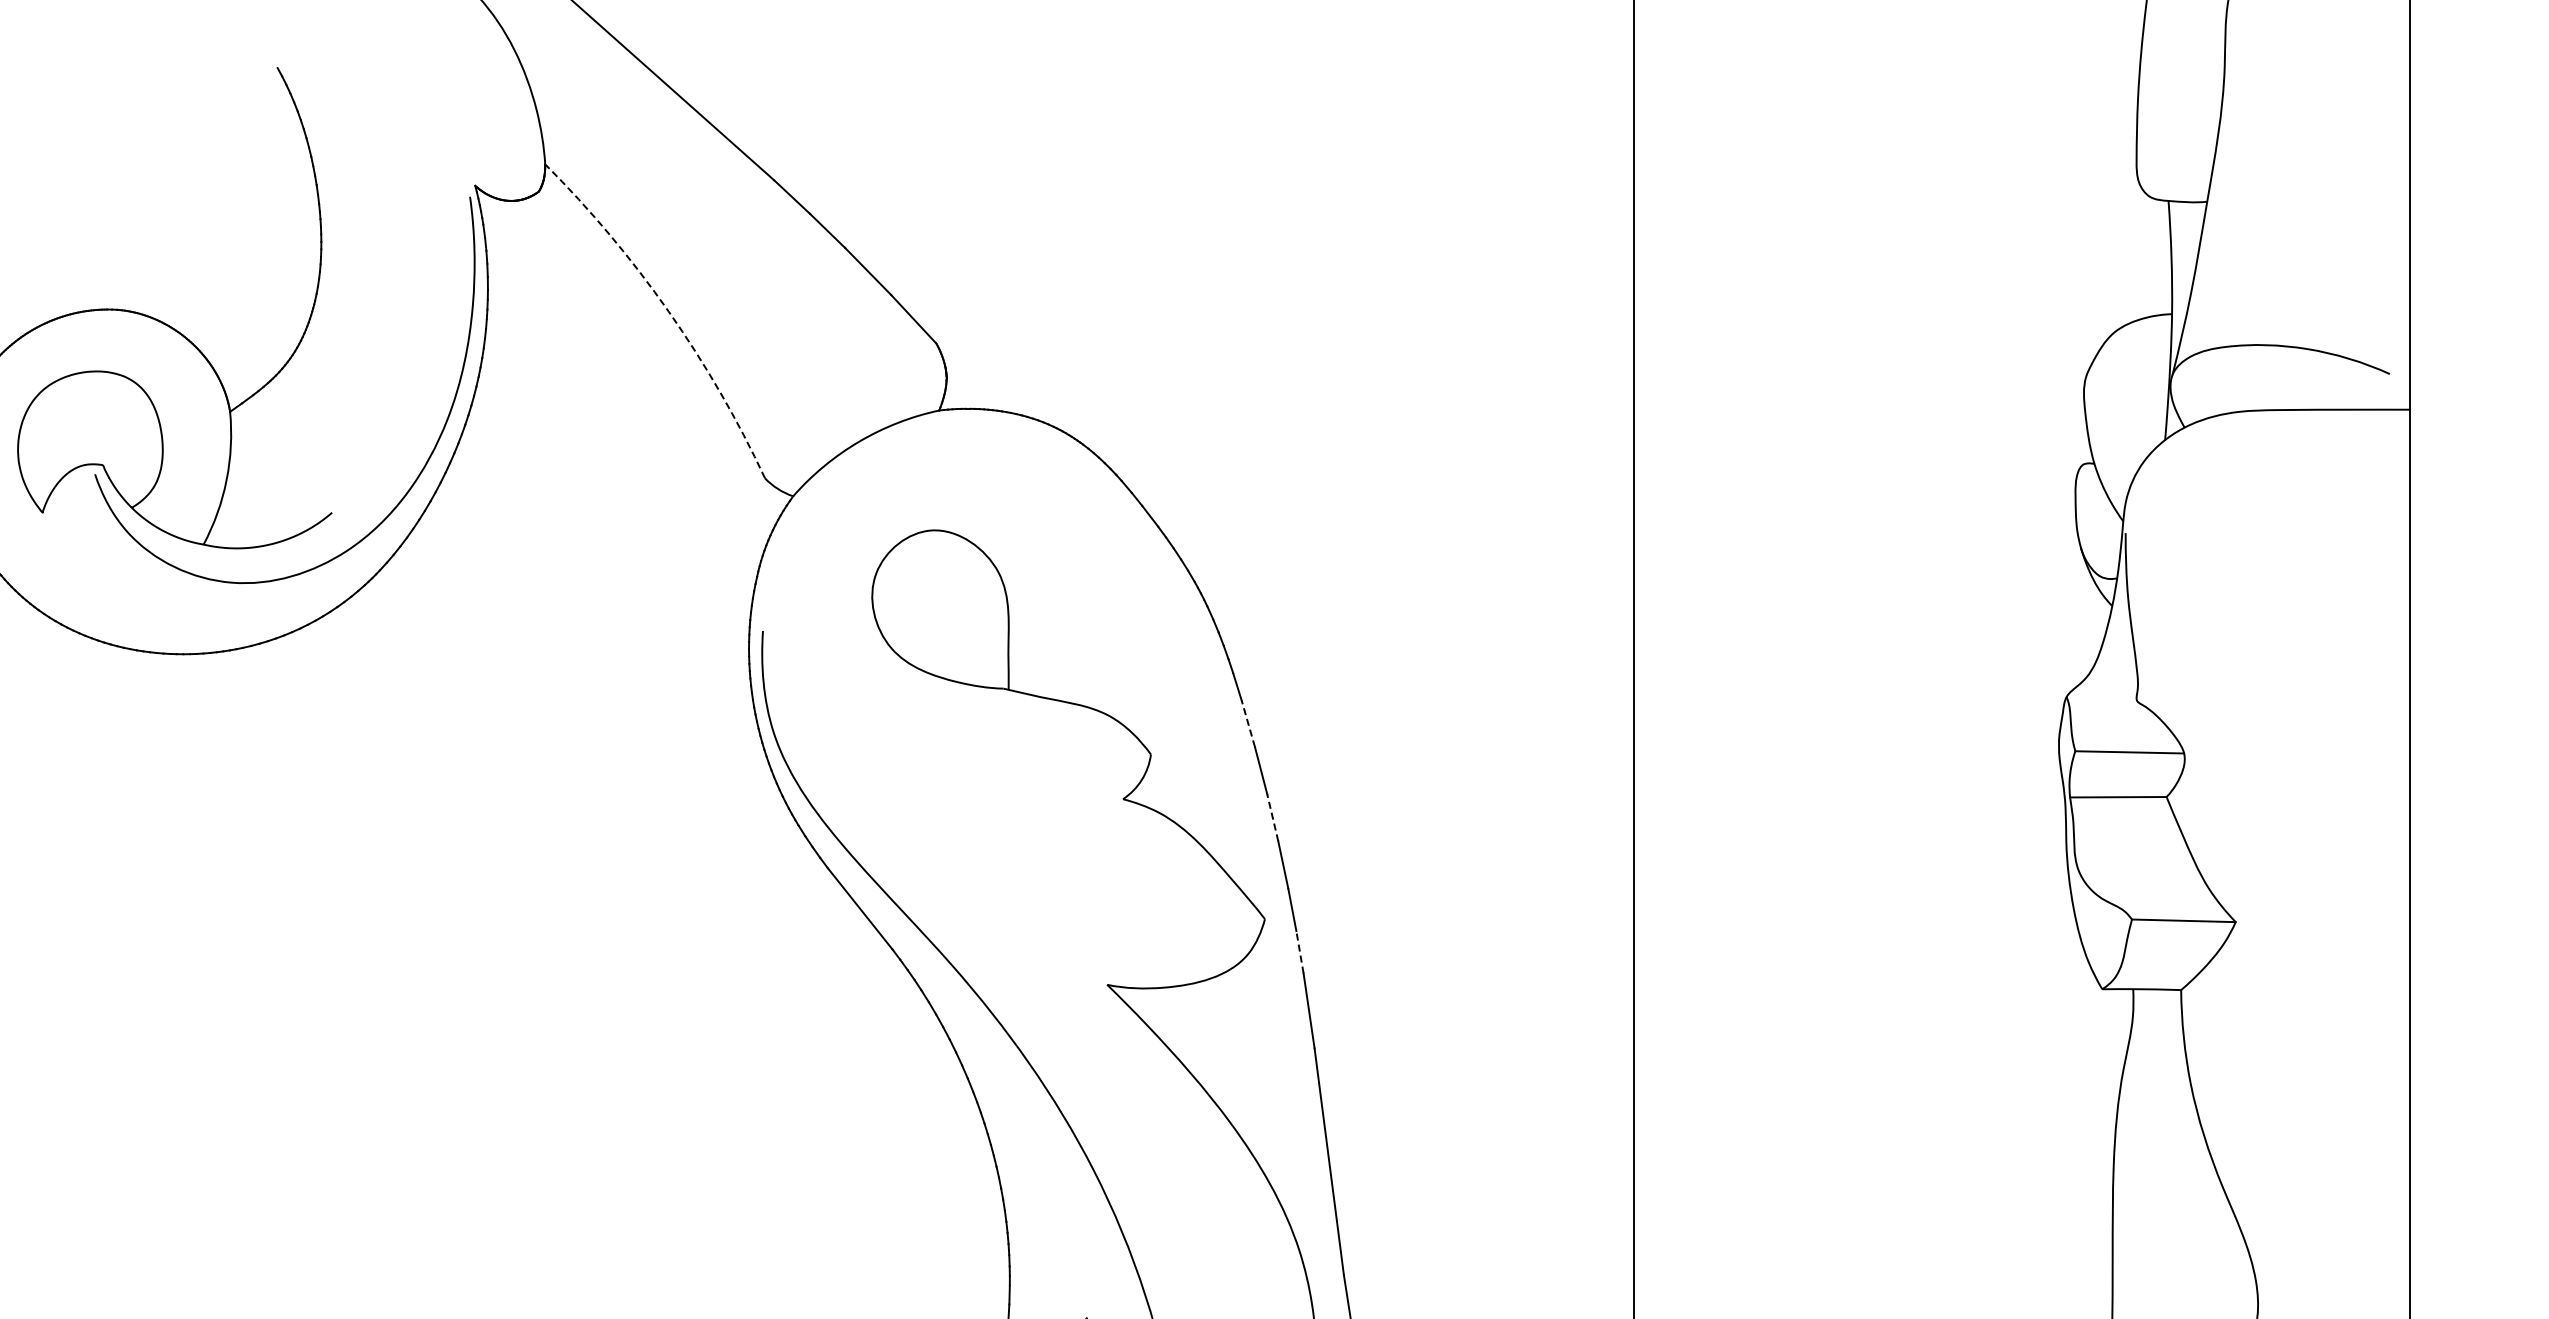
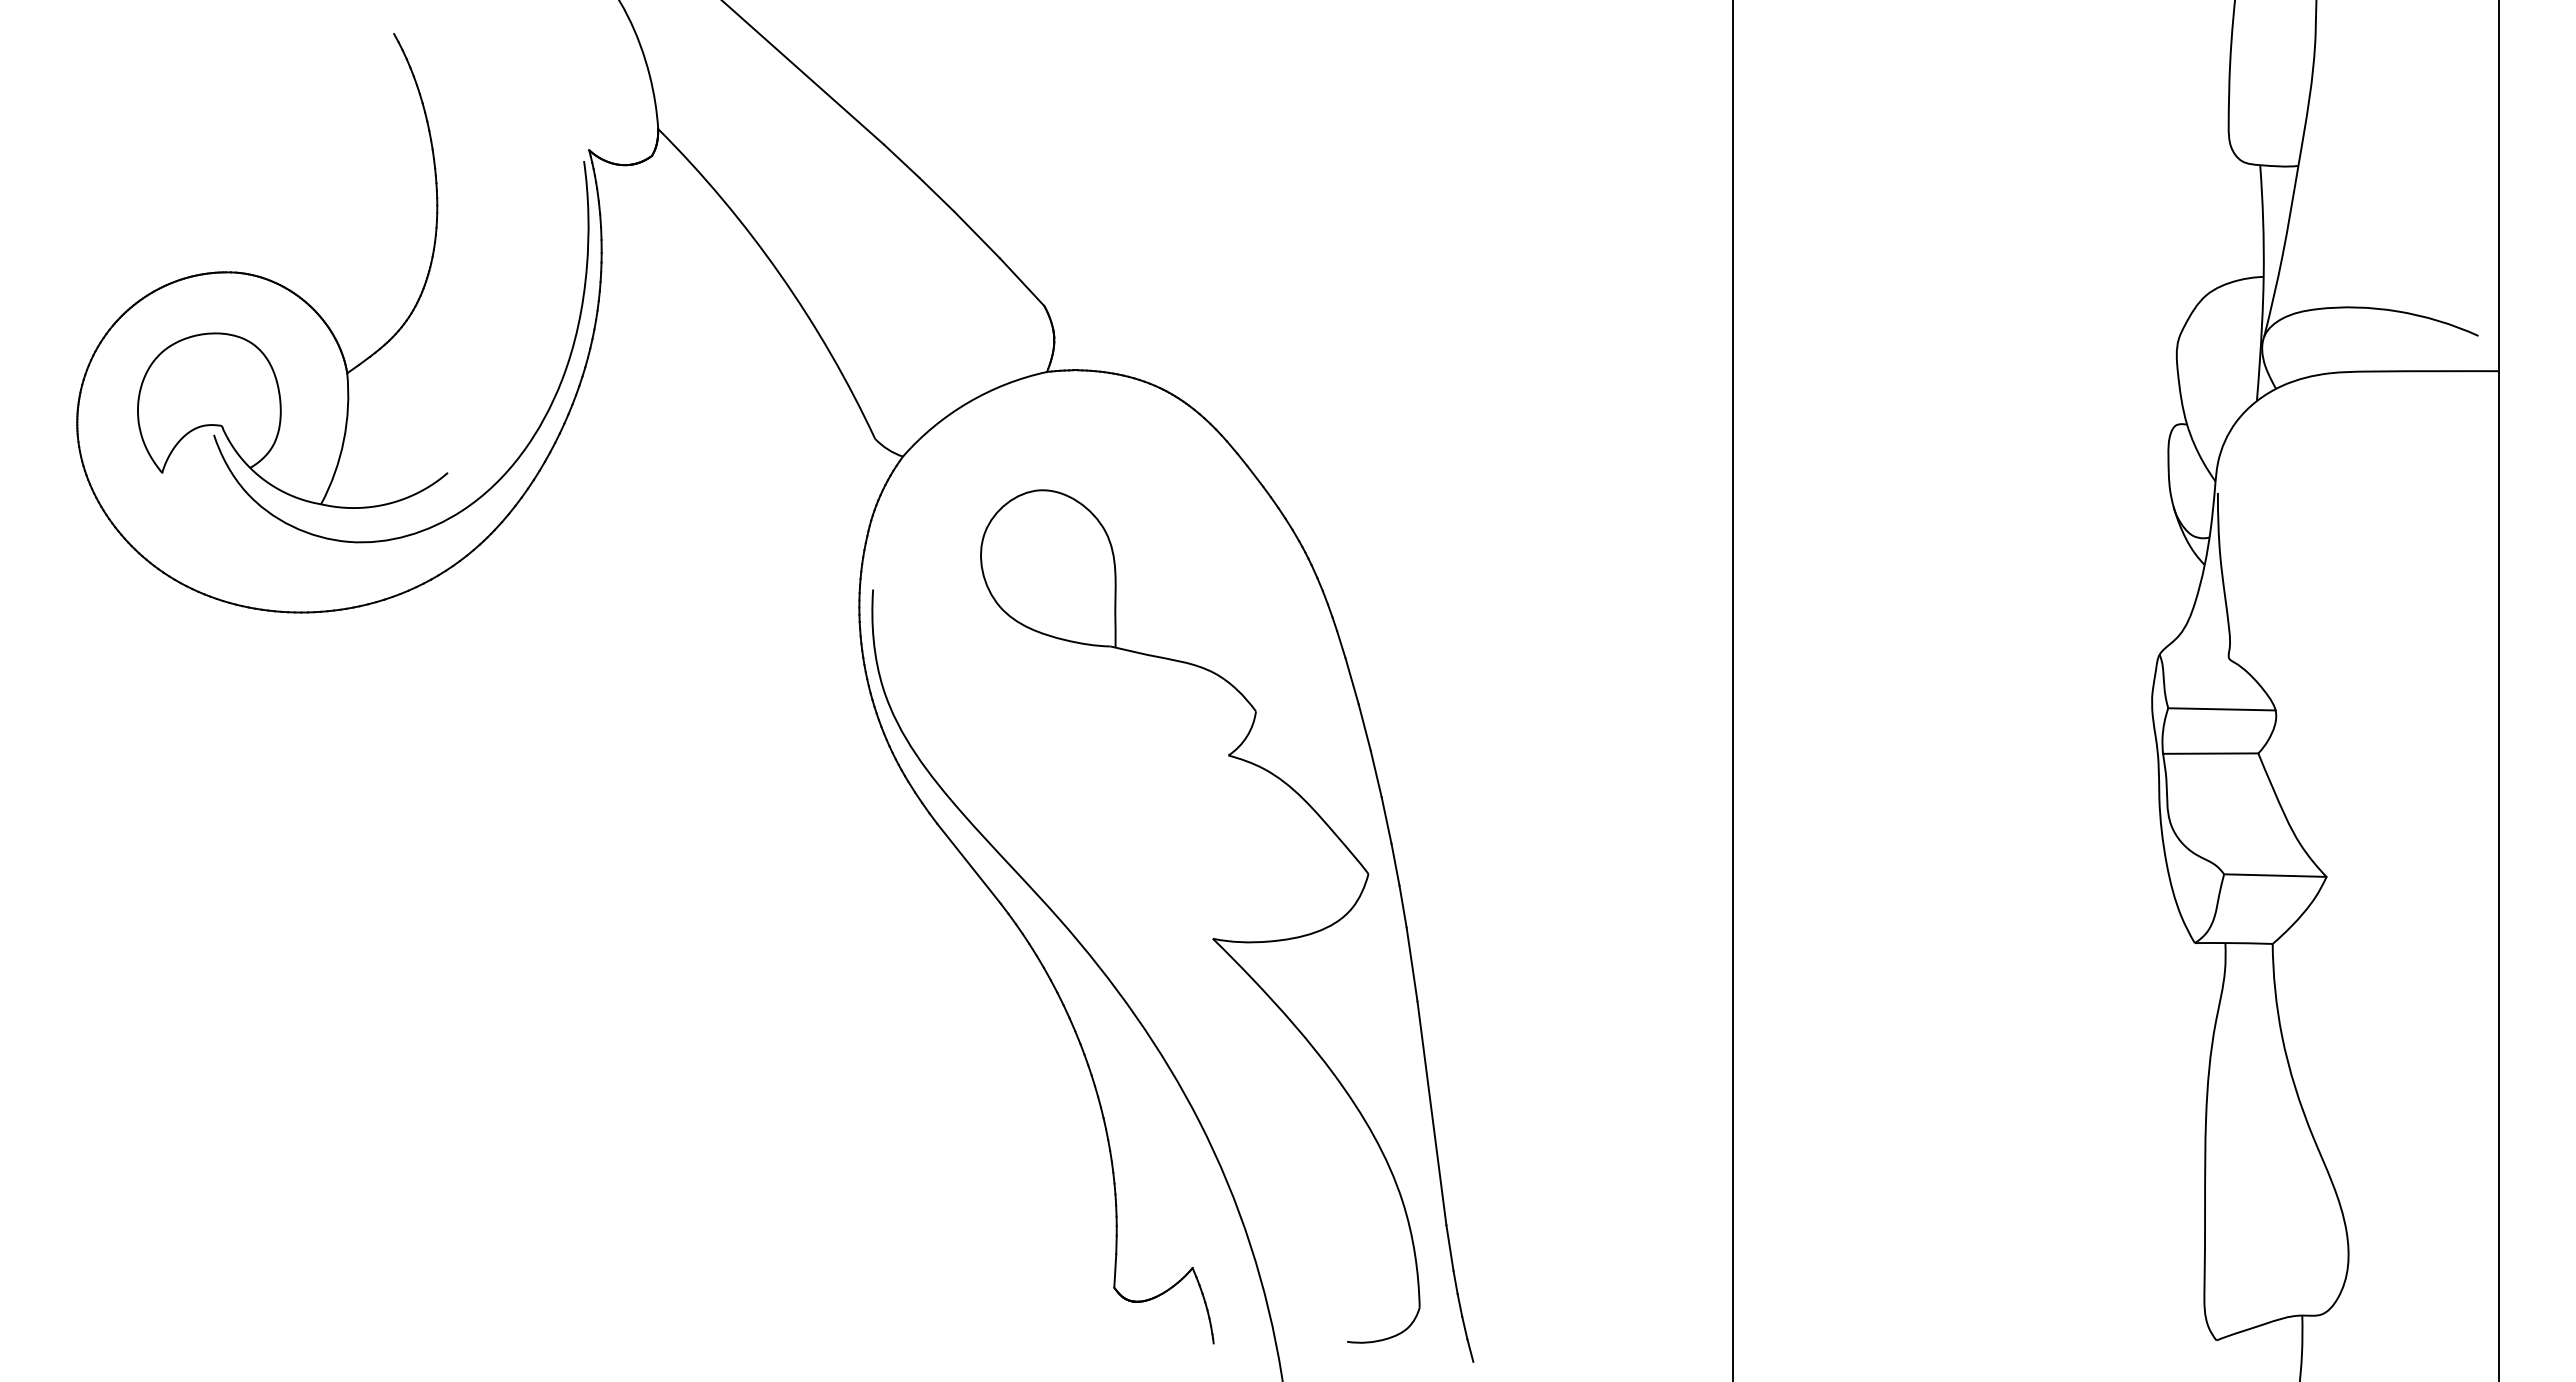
arc: (669, 311) -> (780, 274), dashed -> solid
line: (1248, 724) -> (1352, 681), dashed -> solid
line: (1273, 817) -> (1376, 773), dashed -> solid
line: (1299, 952) -> (1402, 906), dashed -> solid

